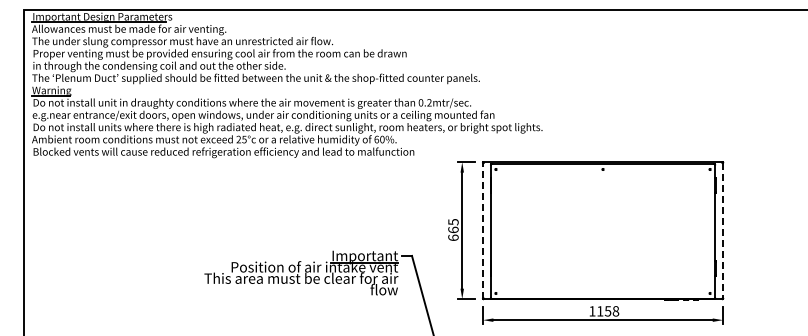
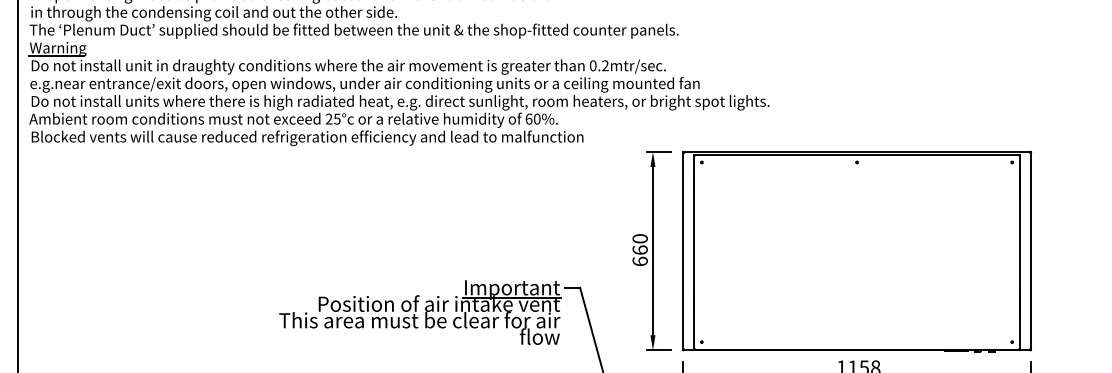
text: (453, 222) -> (640, 239), 665 -> 660
line: (483, 230) -> (683, 250), dashed -> solid
line: (723, 231) -> (1031, 252), dashed -> solid

